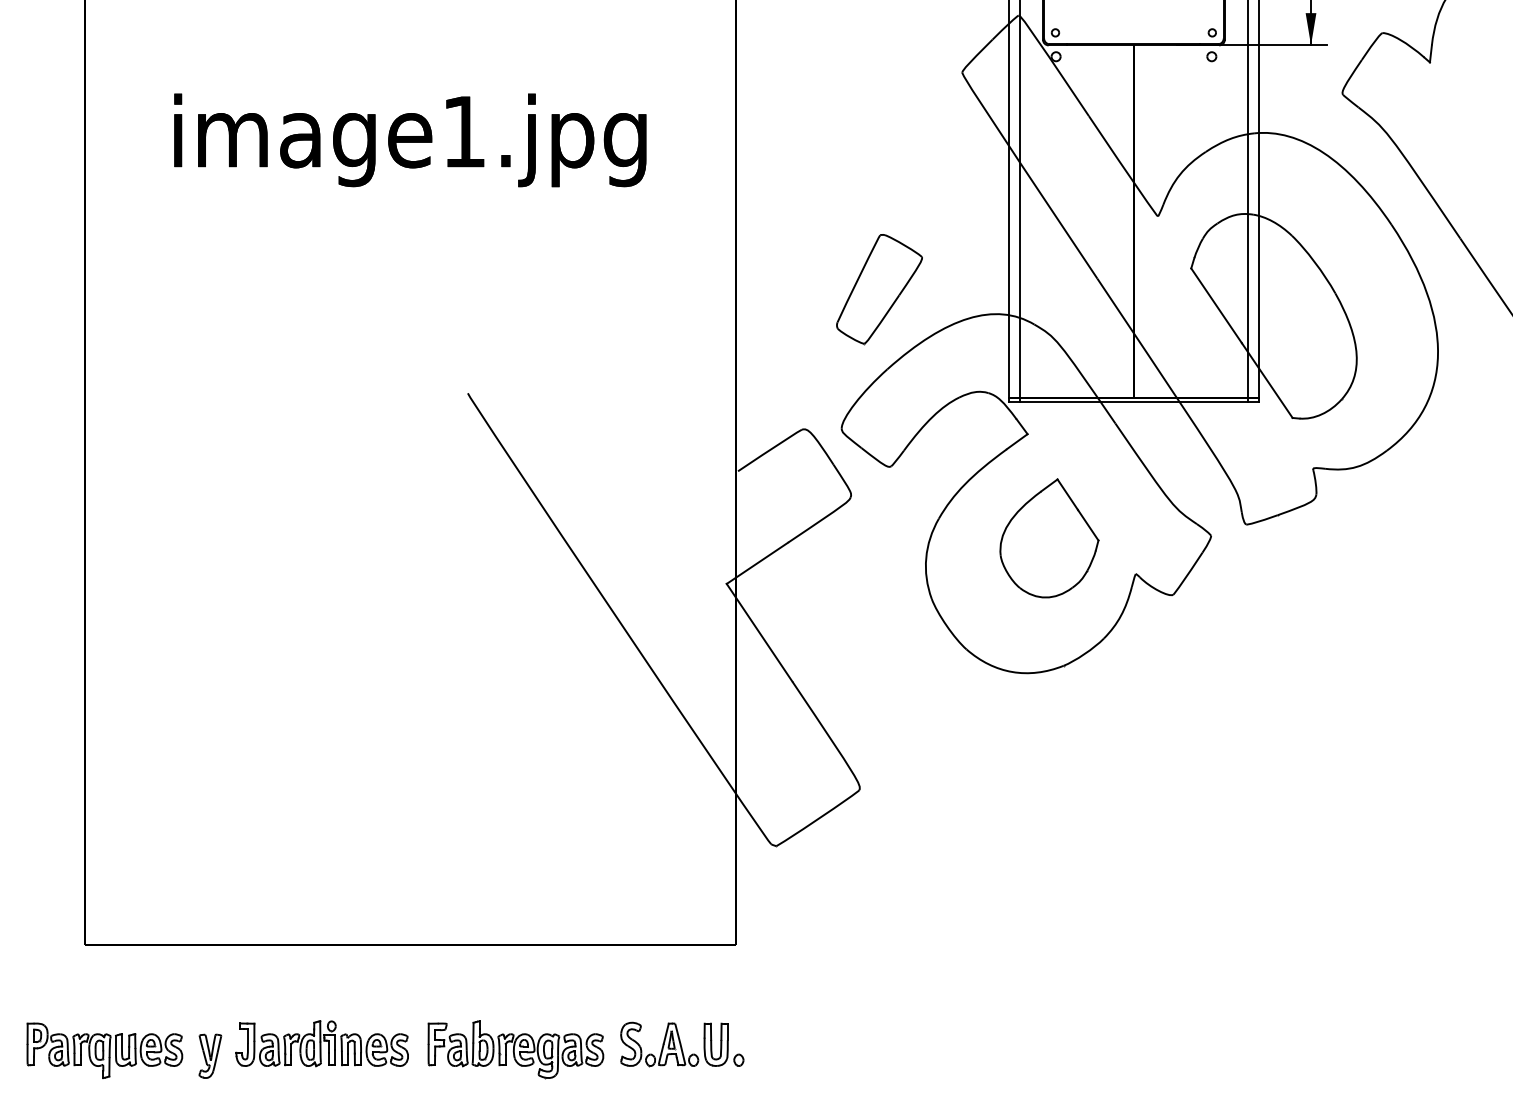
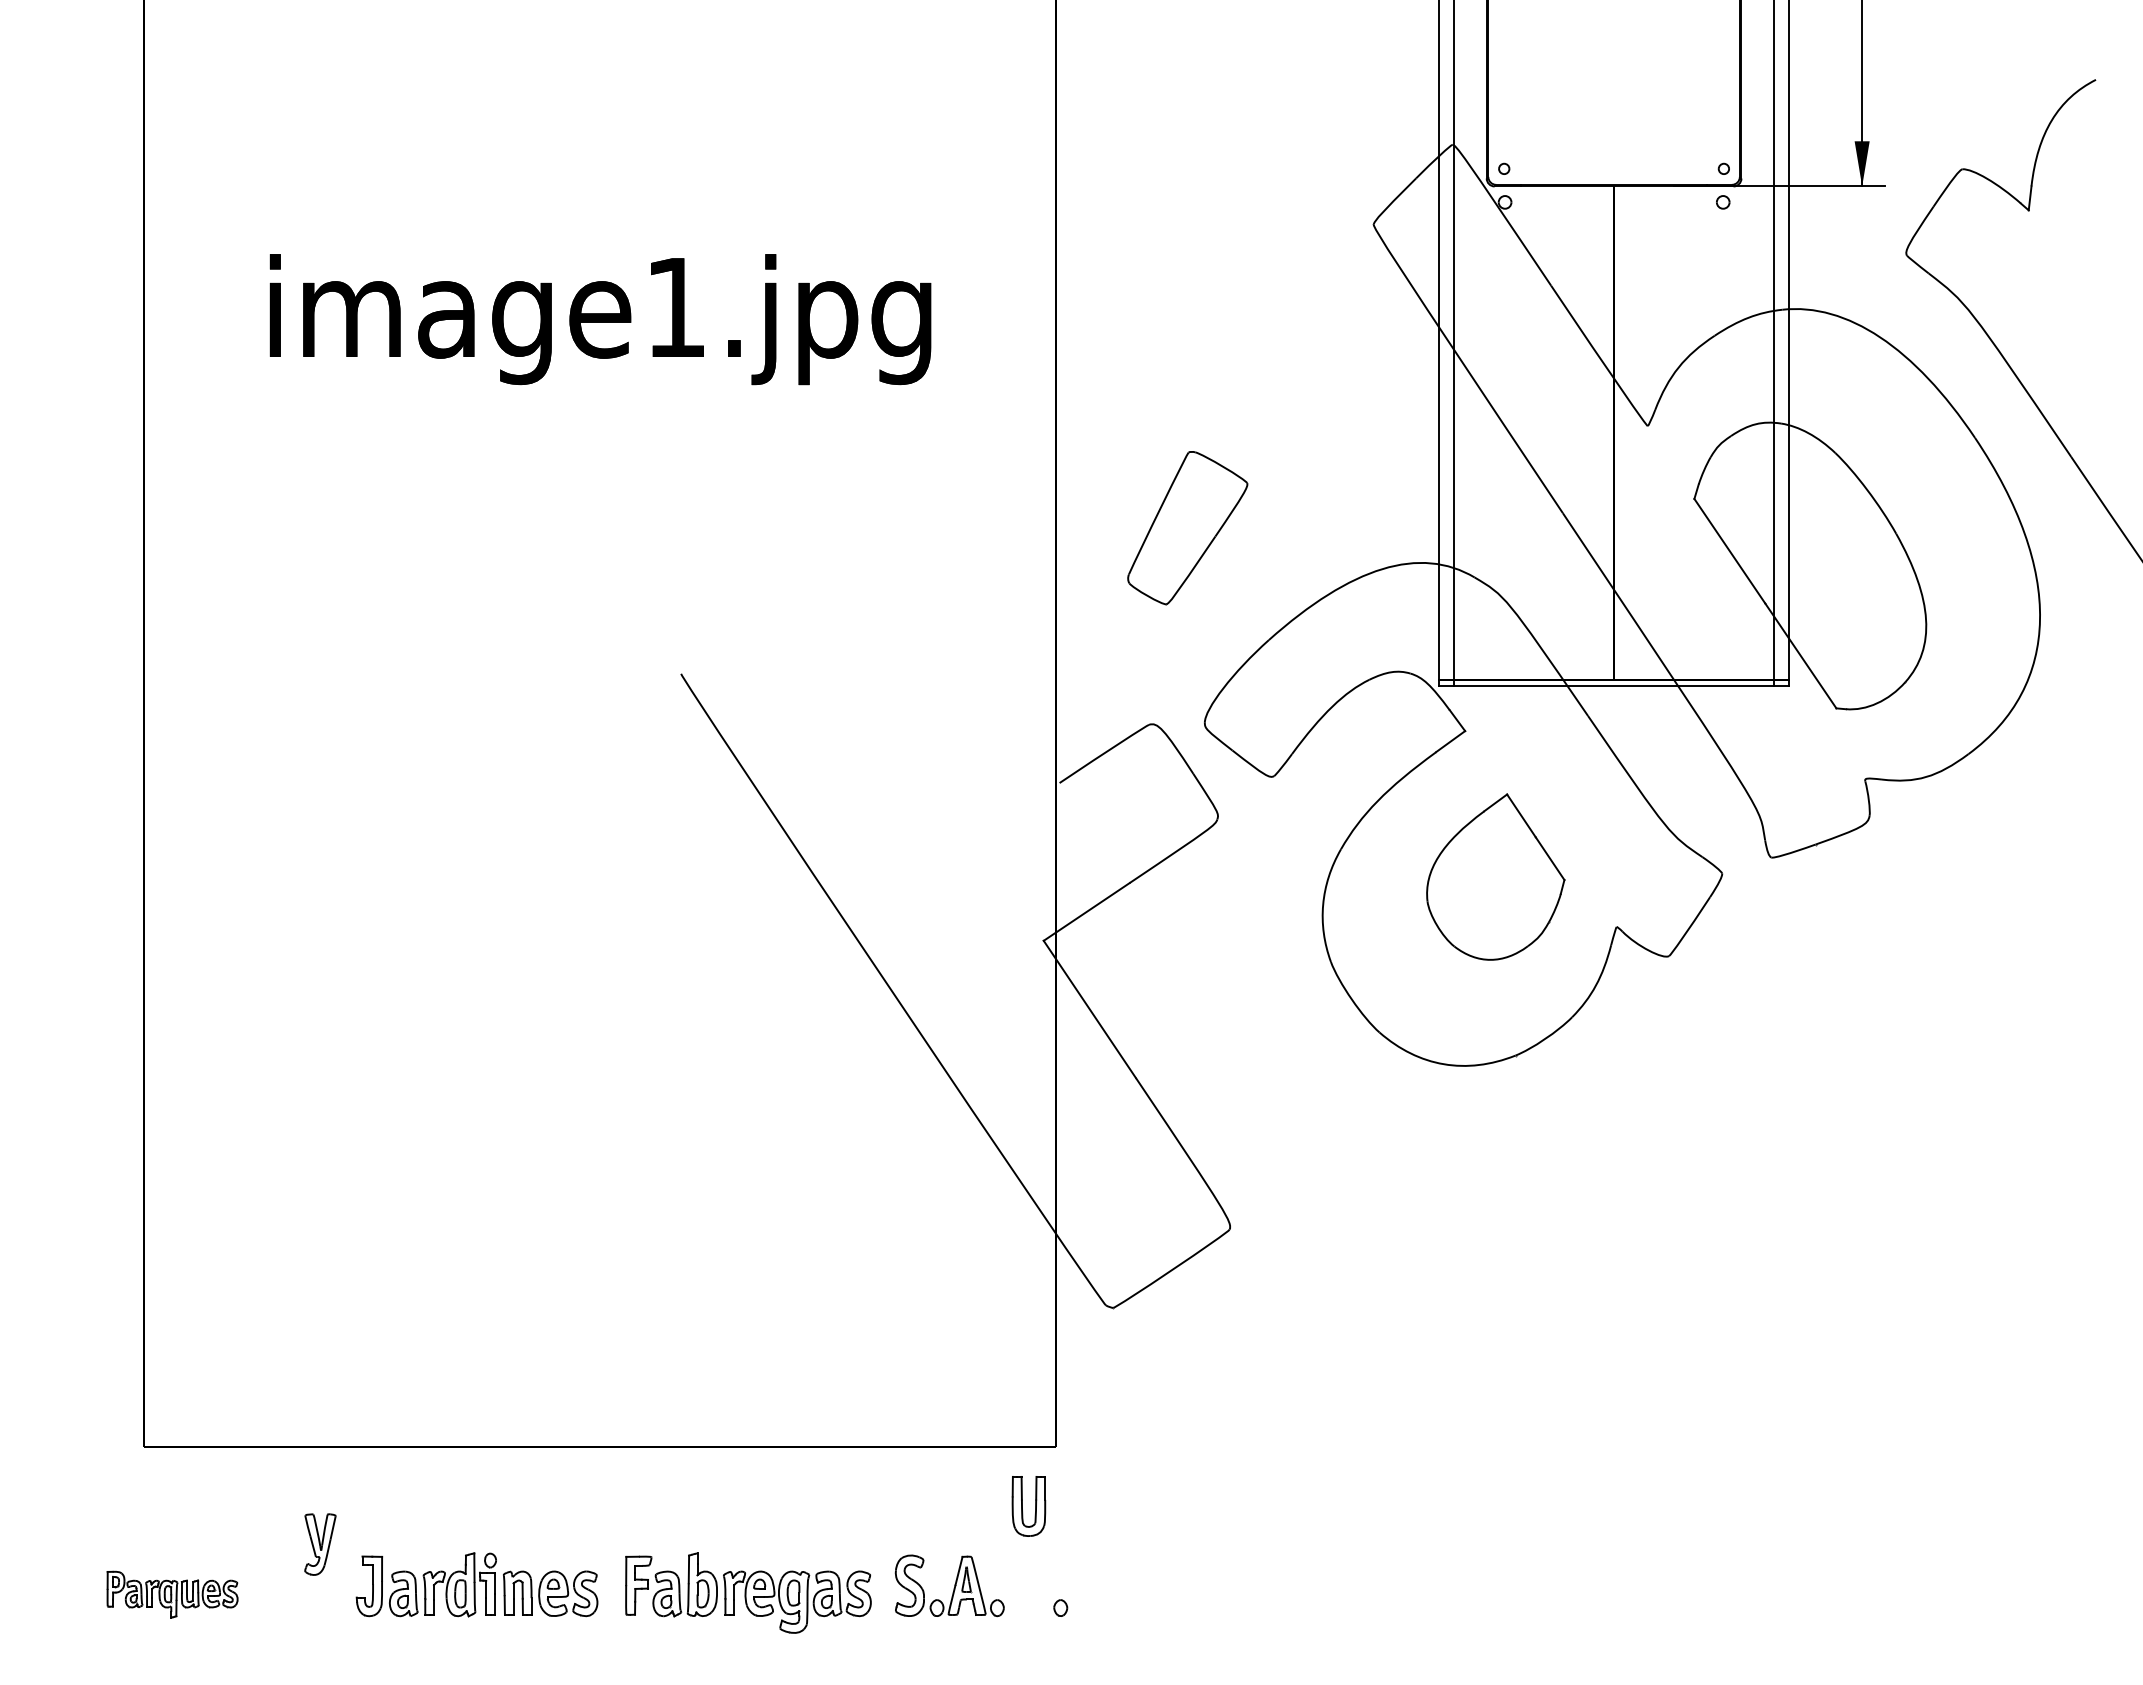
part: (879, 289) -> (1187, 528), moved
part: (715, 1044) -> (1028, 1506), moved
part: (104, 1050) -> (172, 1594), size x0.6
part: (210, 1056) -> (320, 1544), moved

